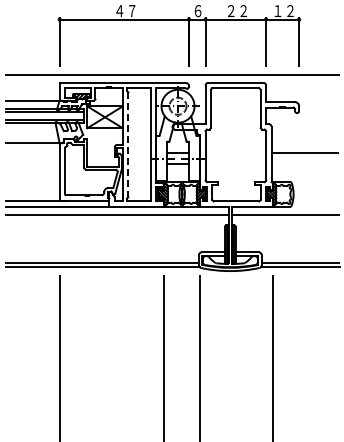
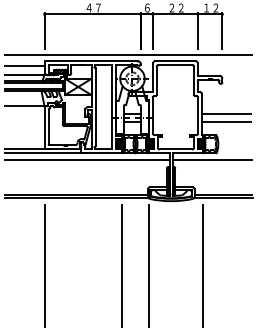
line: (32, 88) -> (24, 65), added
line: (128, 145) -> (95, 107), dashed -> solid
line: (304, 164) -> (226, 122), added

